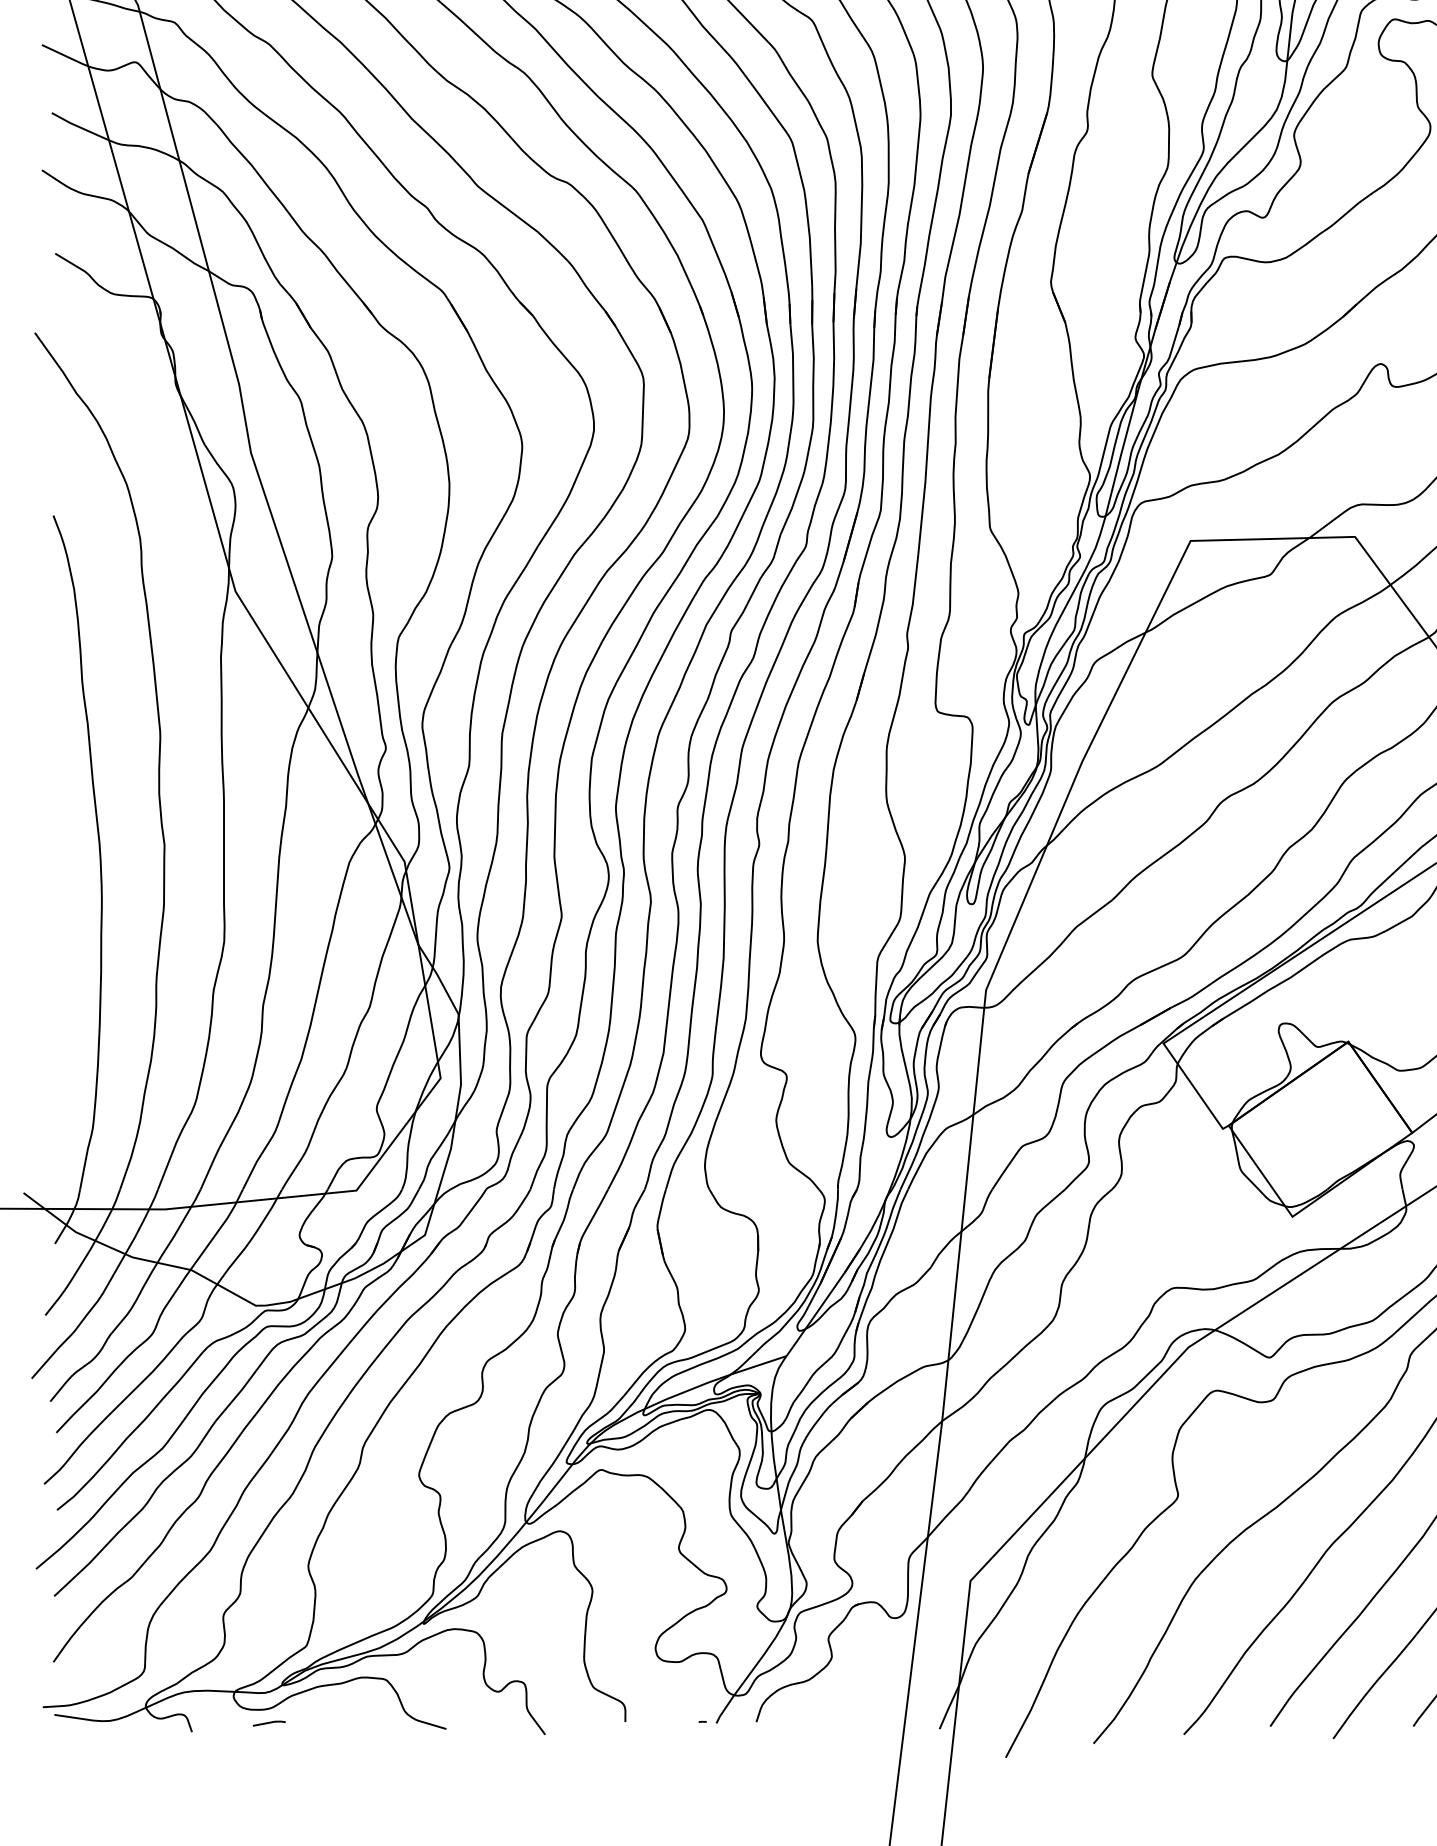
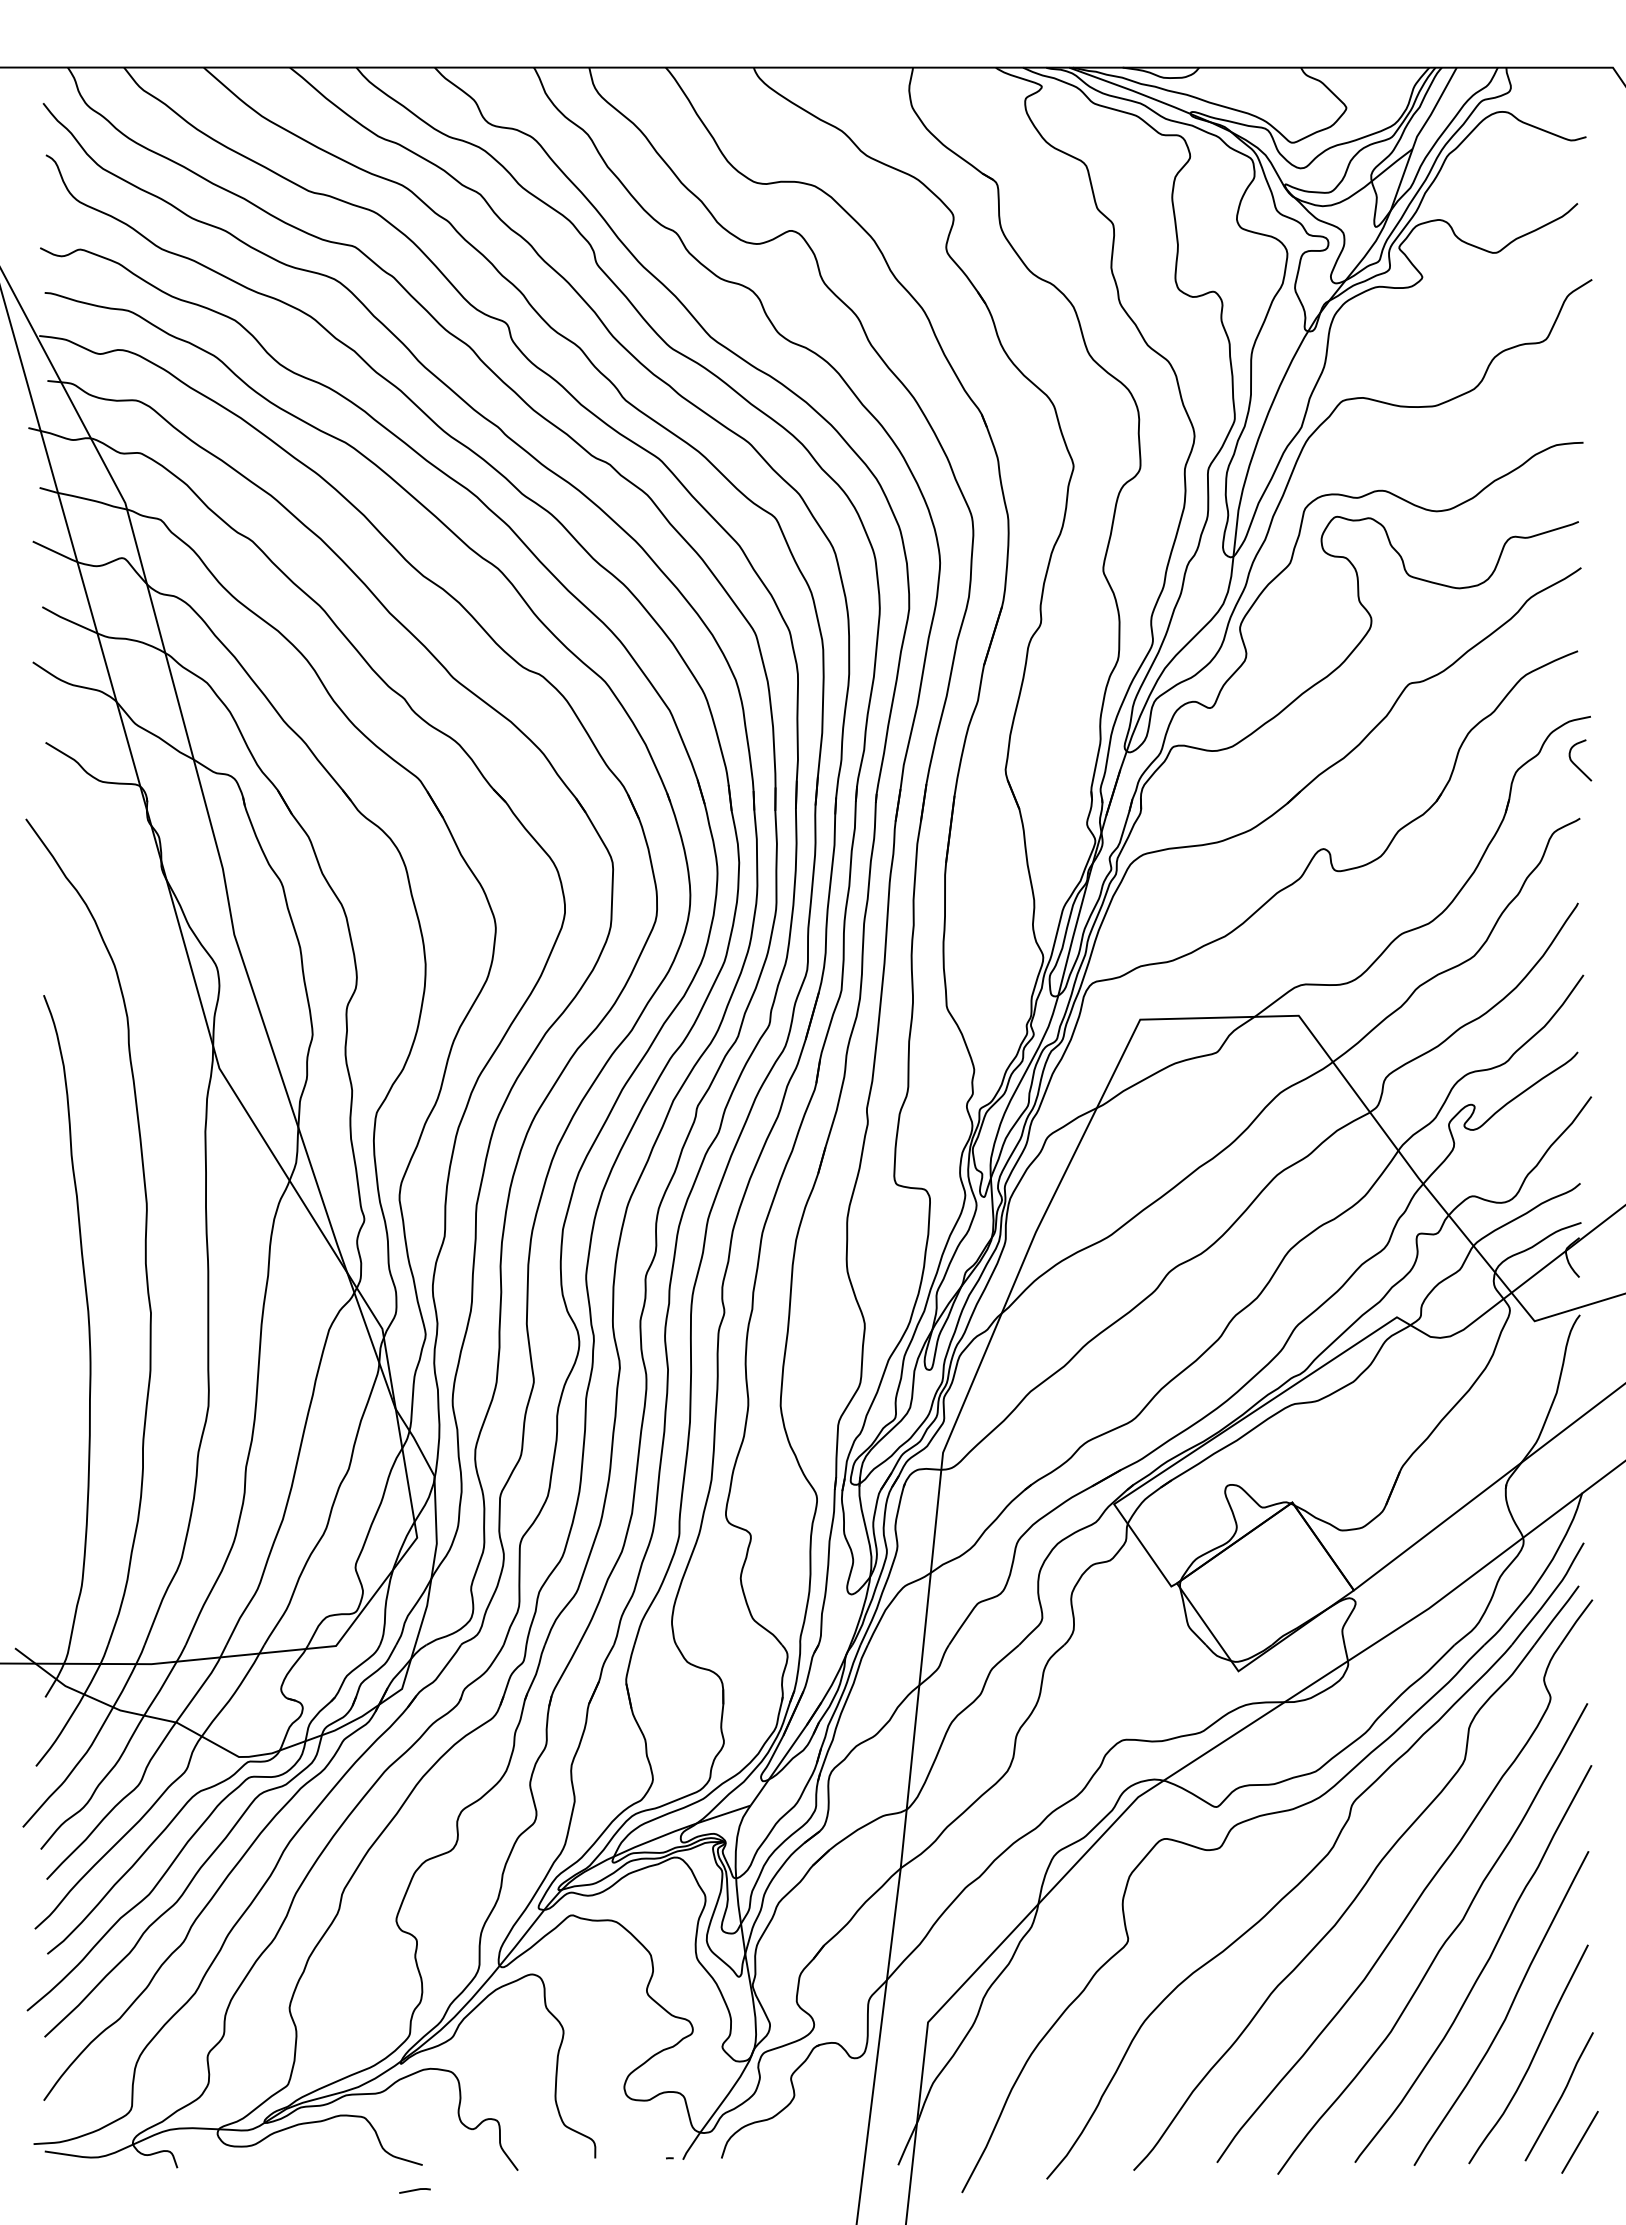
line: (268, 1723) -> (414, 2190), moved

